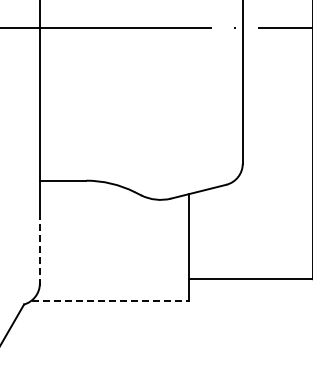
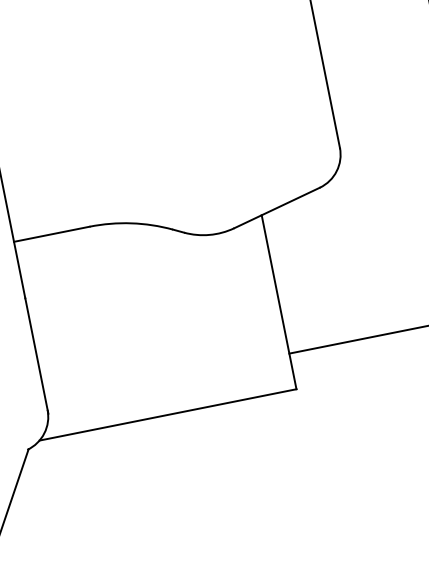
line: (39, 250) -> (36, 356), dashed -> solid
line: (110, 300) -> (168, 414), dashed -> solid

